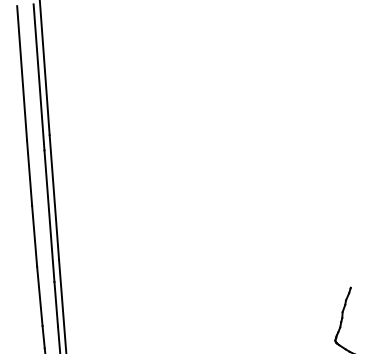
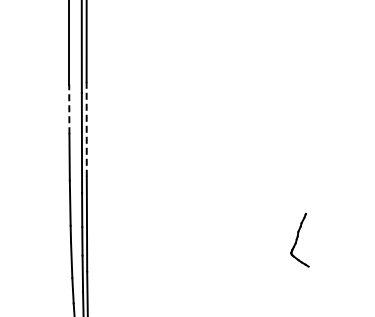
line: (29, 173) -> (69, 109), solid -> dashed
line: (54, 197) -> (86, 129), solid -> dashed

